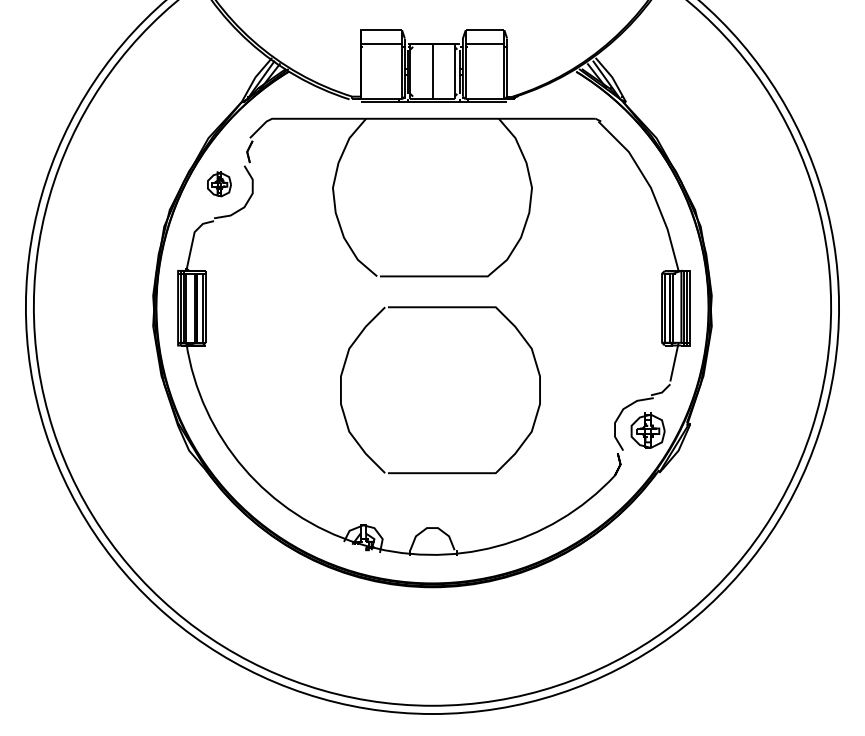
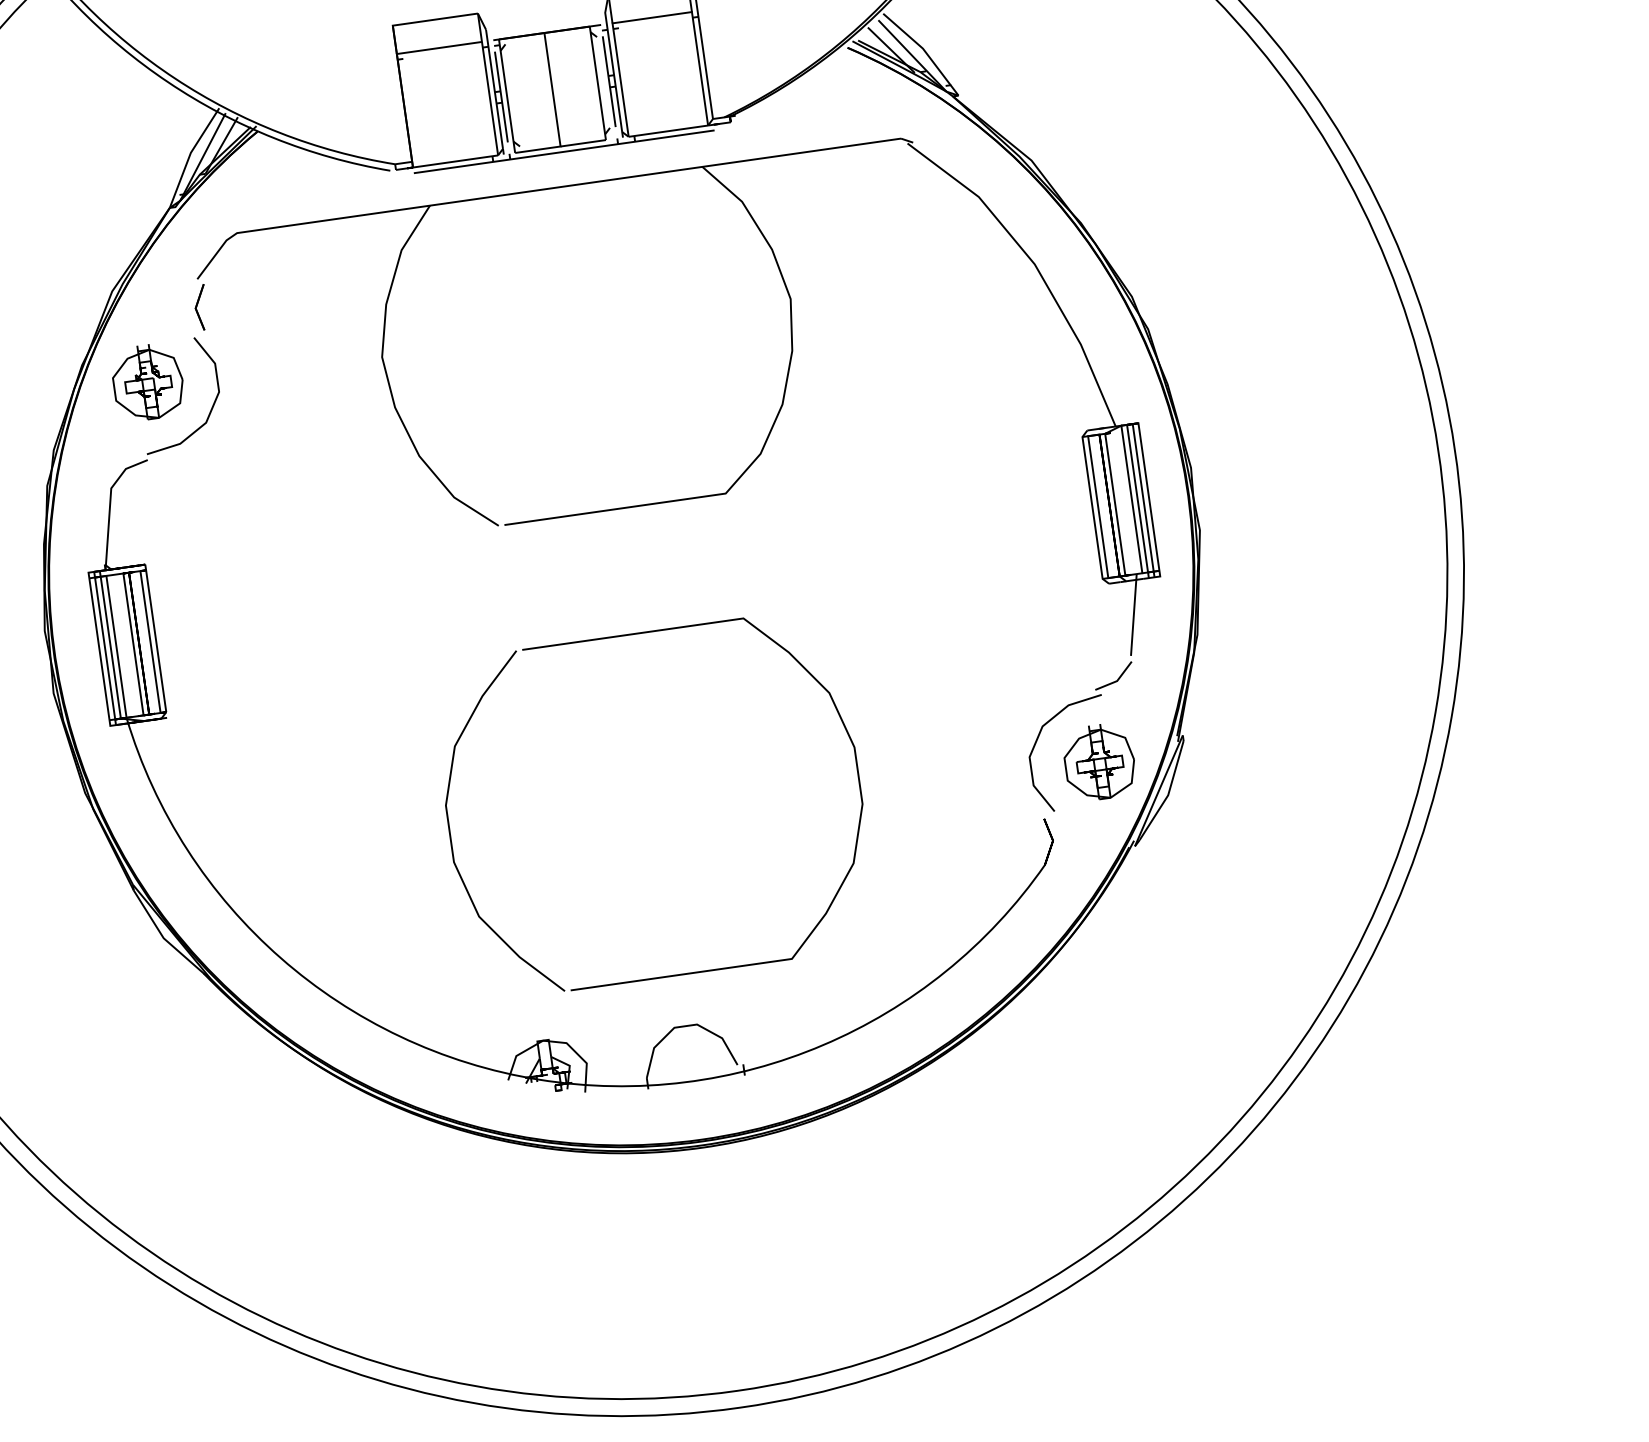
part: (219, 183) -> (148, 381), size x1.43
part: (440, 308) -> (630, 637), moved

